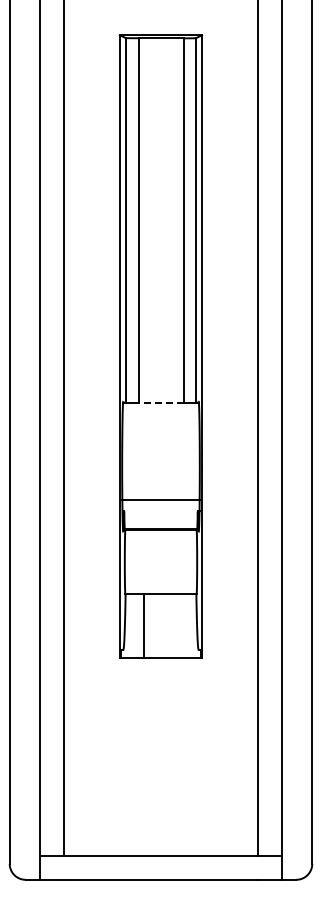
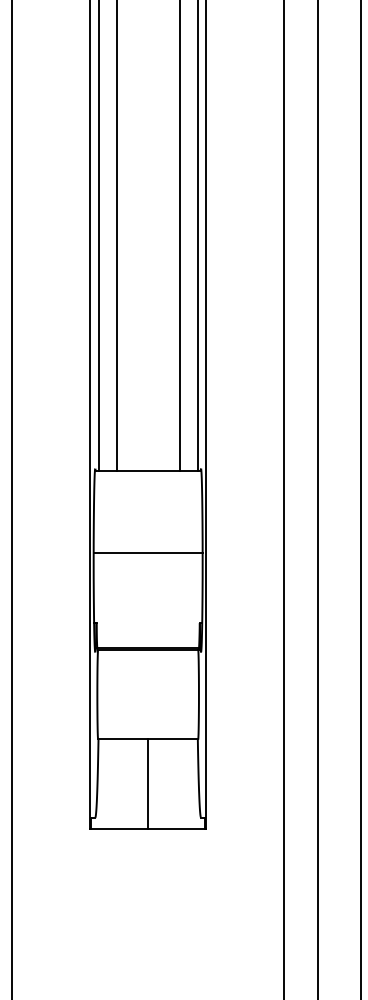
line: (161, 403) -> (148, 471), dashed -> solid
line: (160, 500) -> (147, 553), moved
line: (144, 625) -> (148, 783), moved

